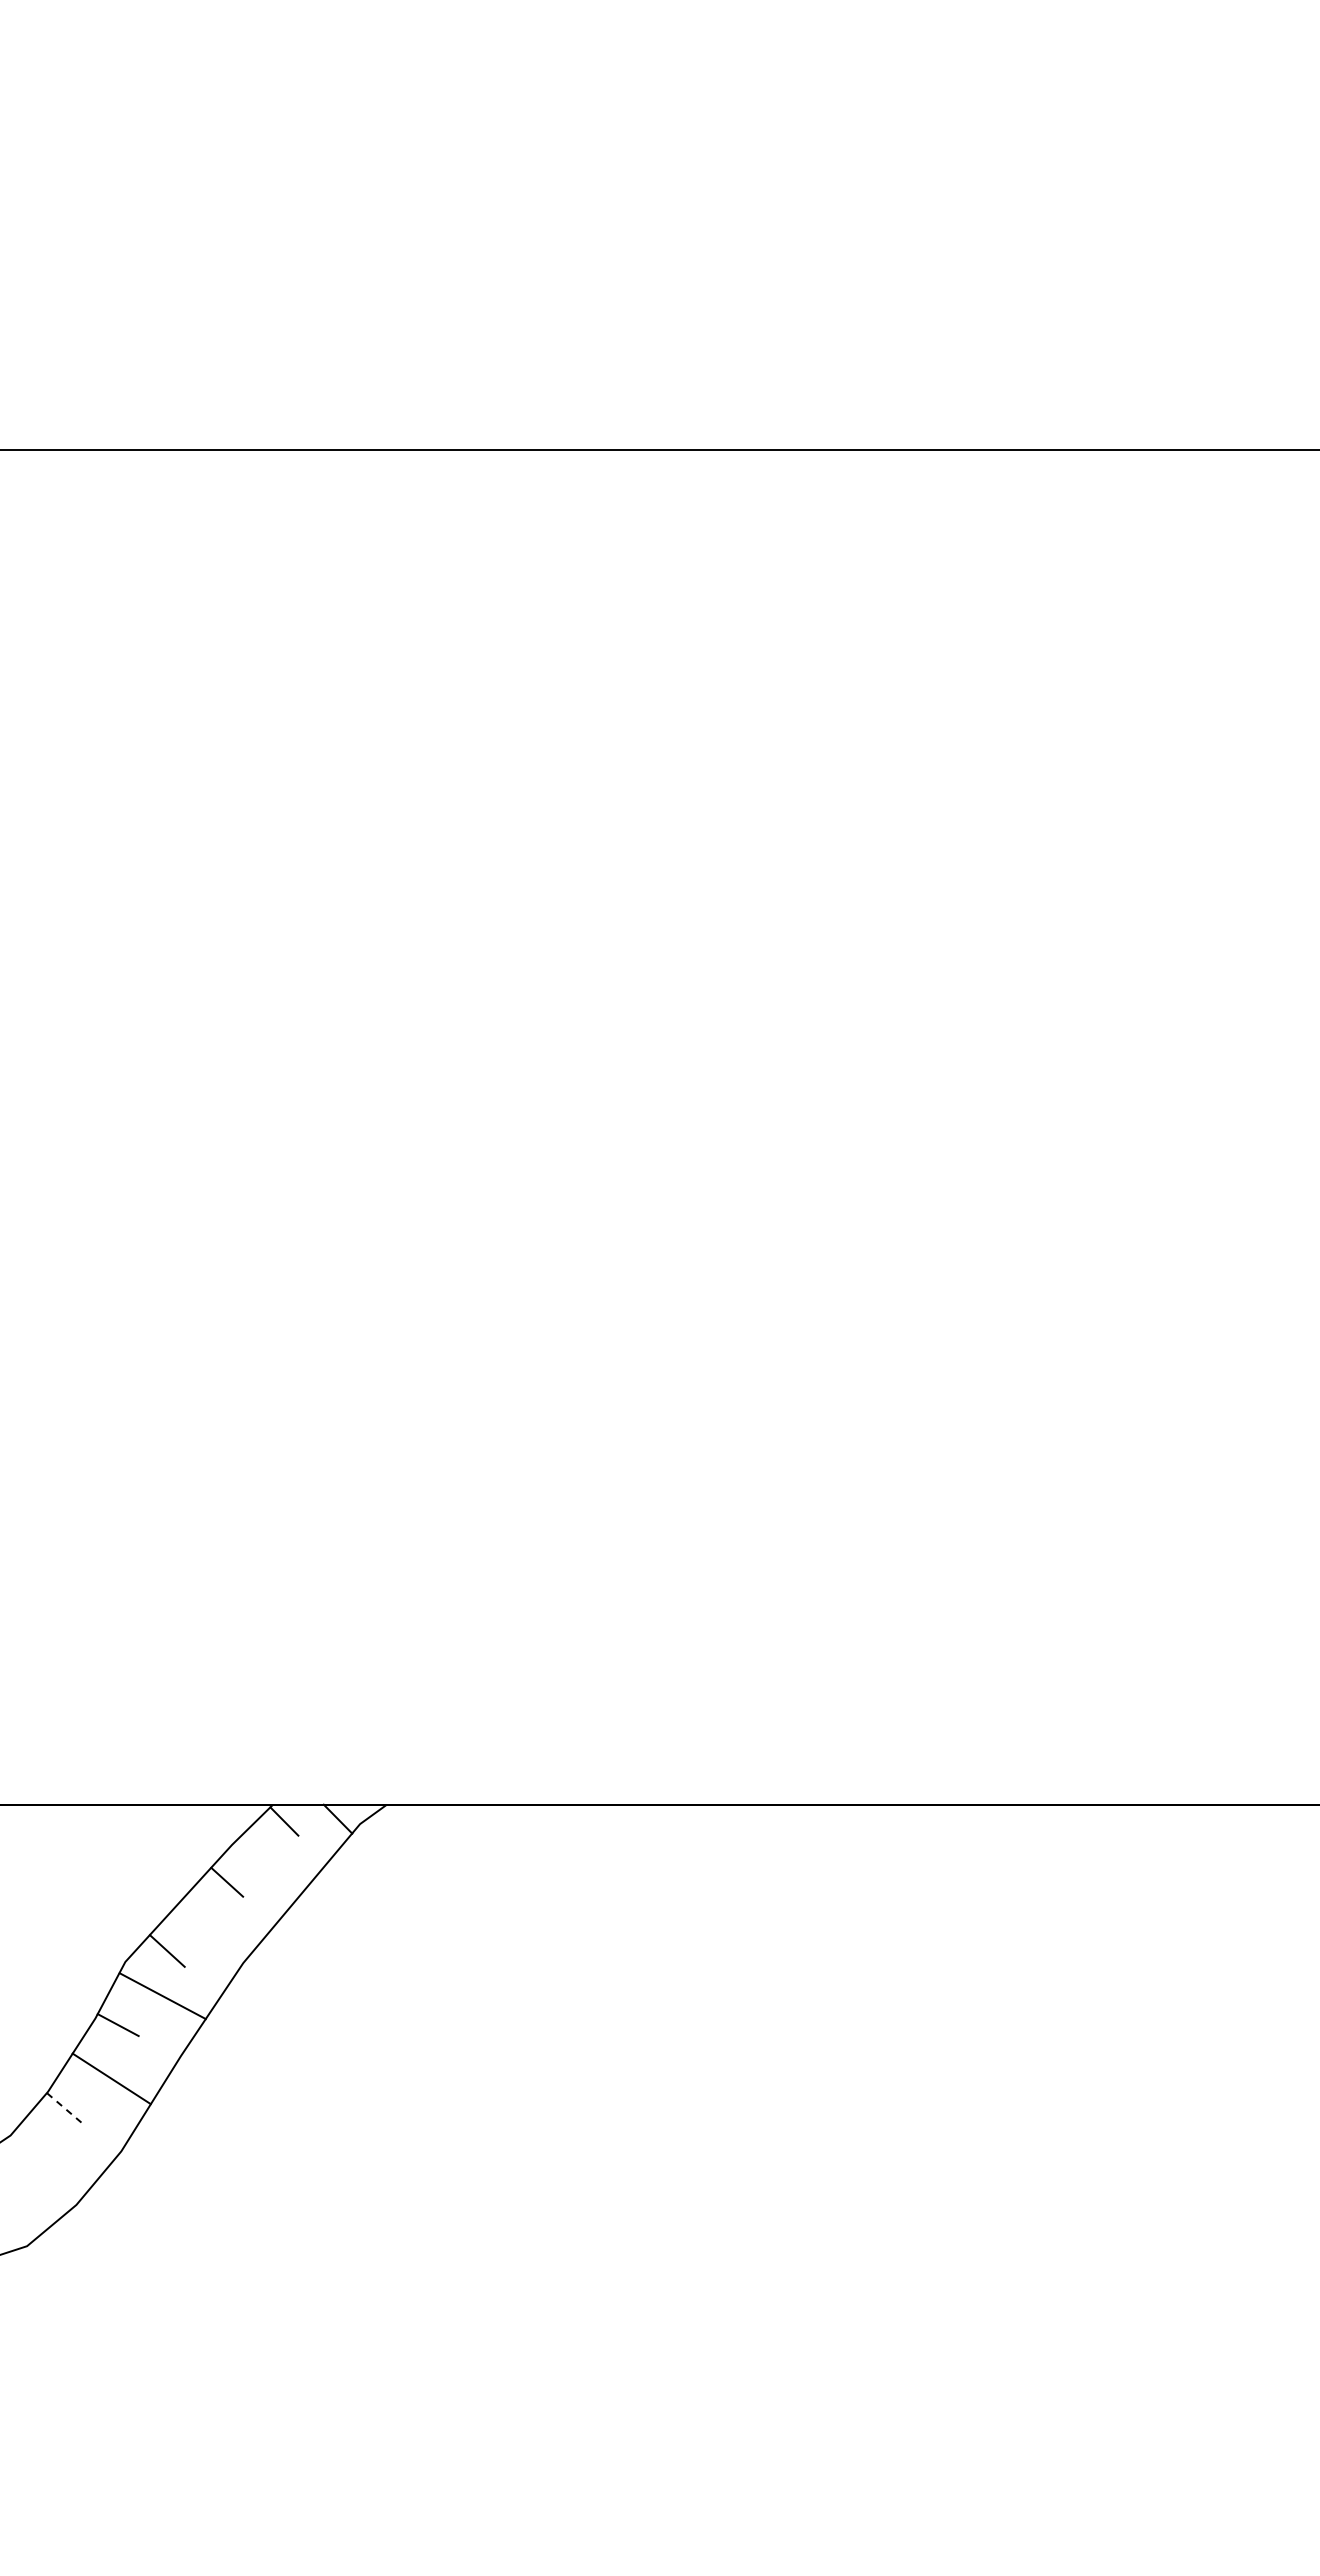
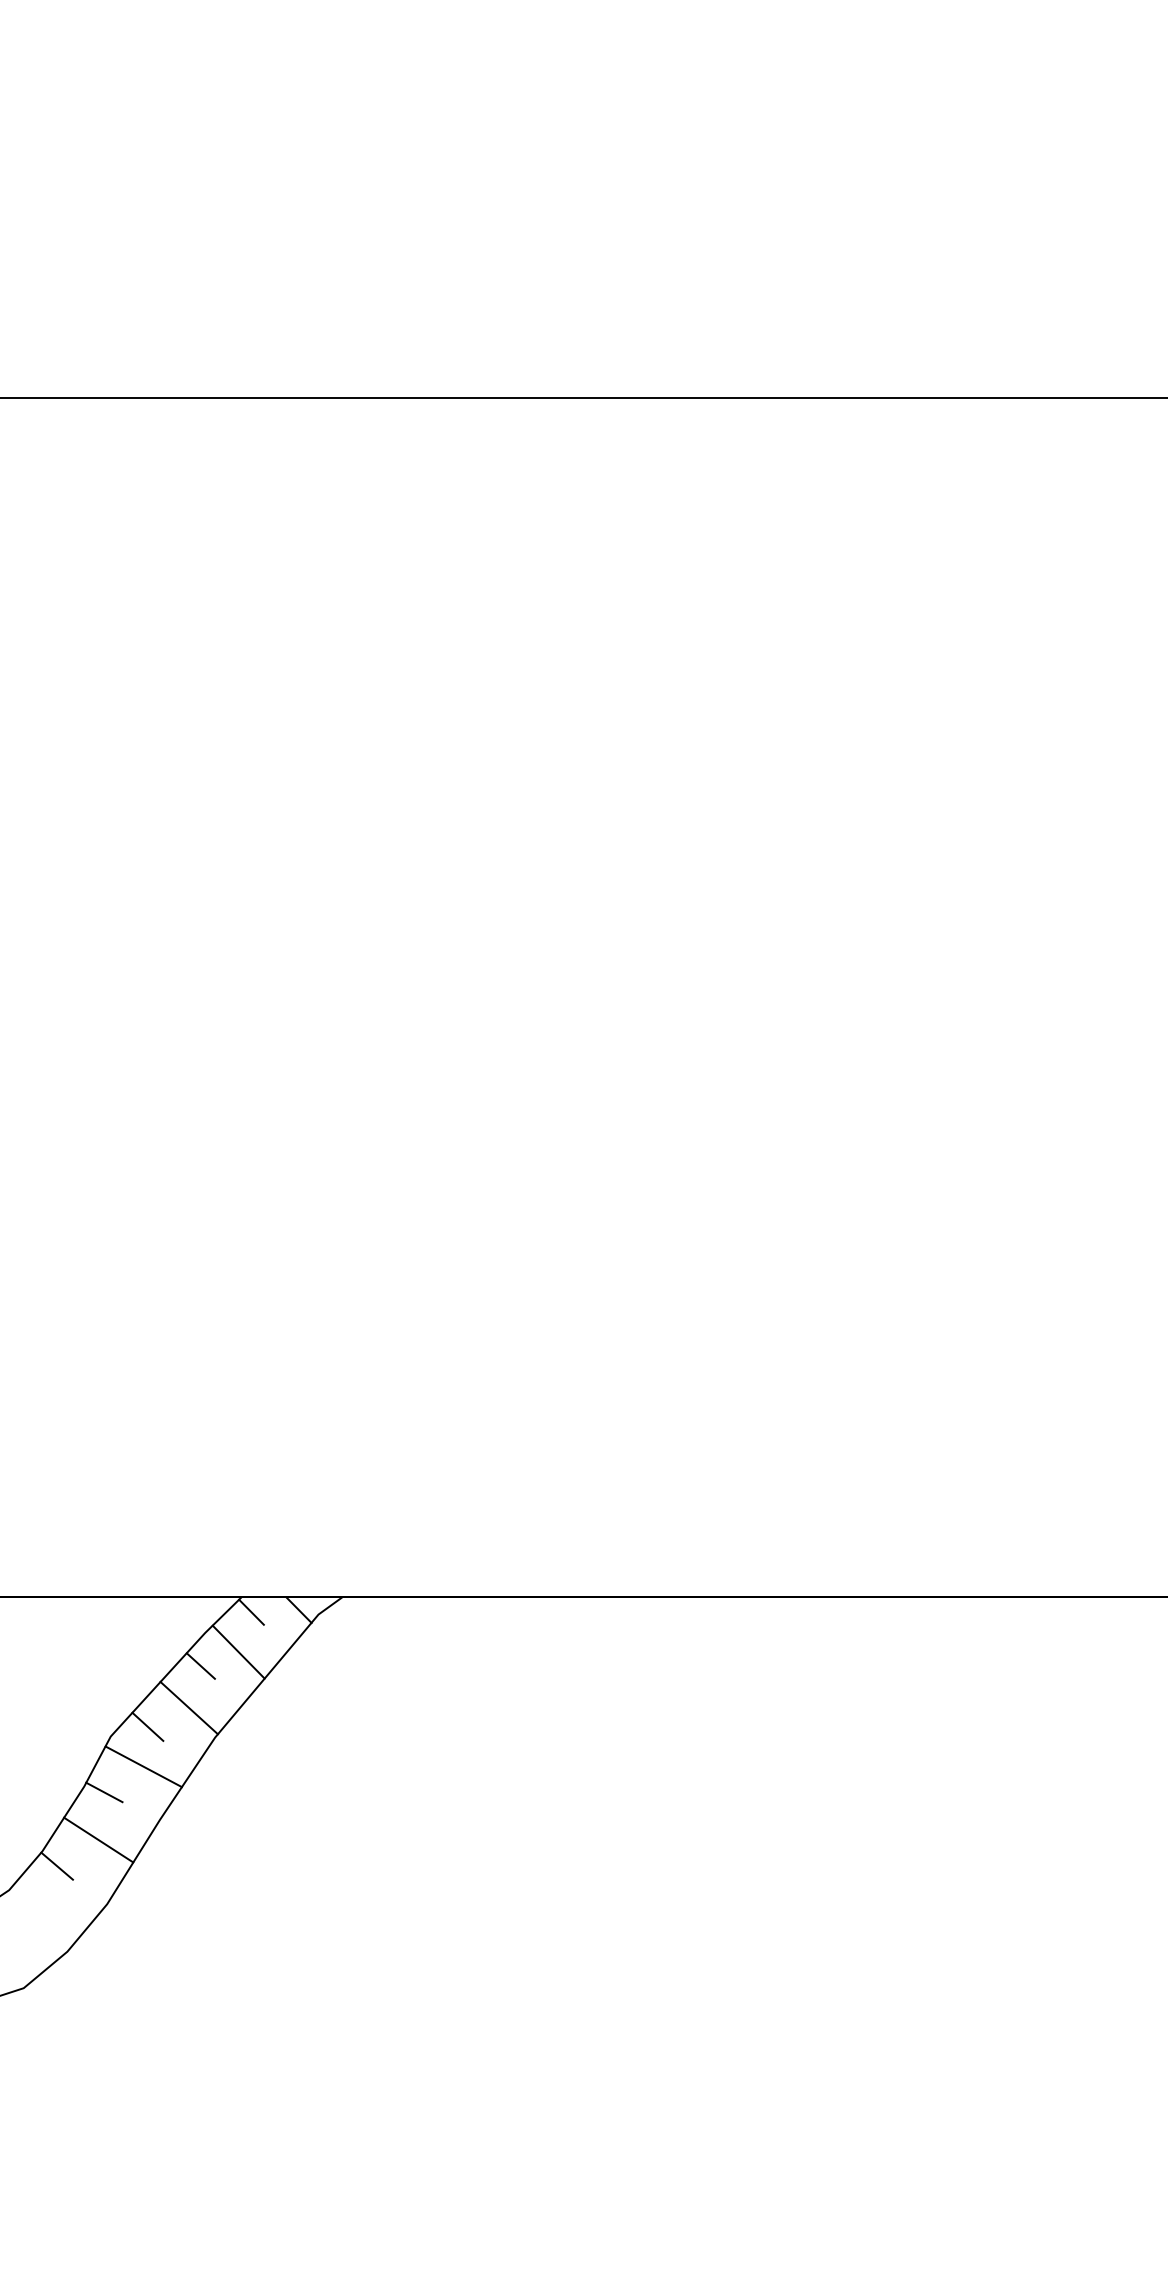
line: (269, 1866) -> (238, 1652), added
line: (213, 1929) -> (188, 1707), added
line: (65, 2108) -> (57, 1866), dashed -> solid

